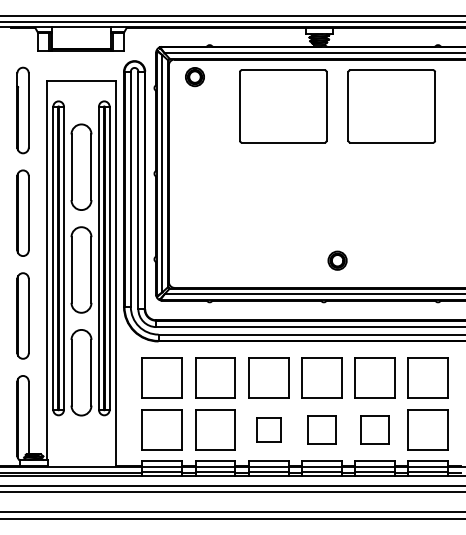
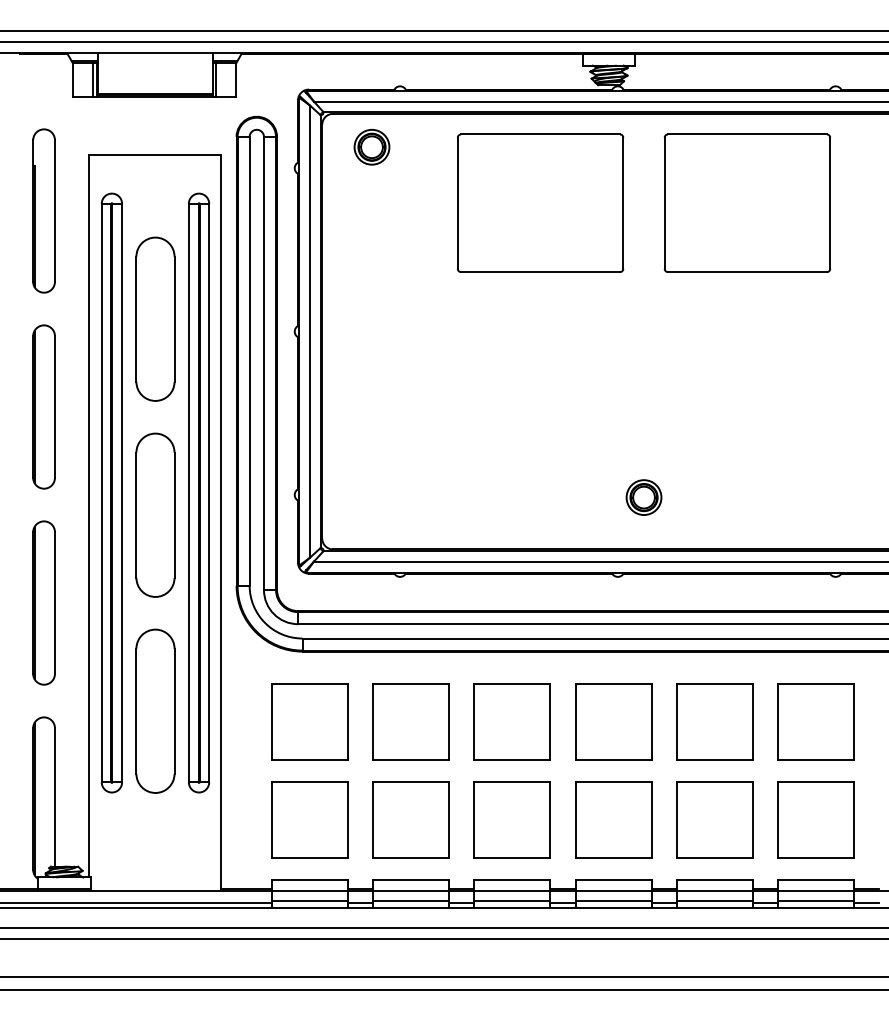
part: (268, 429) -> (512, 819), size x1.67
part: (321, 429) -> (613, 819), size x1.43
part: (374, 429) -> (714, 819), size x1.43

